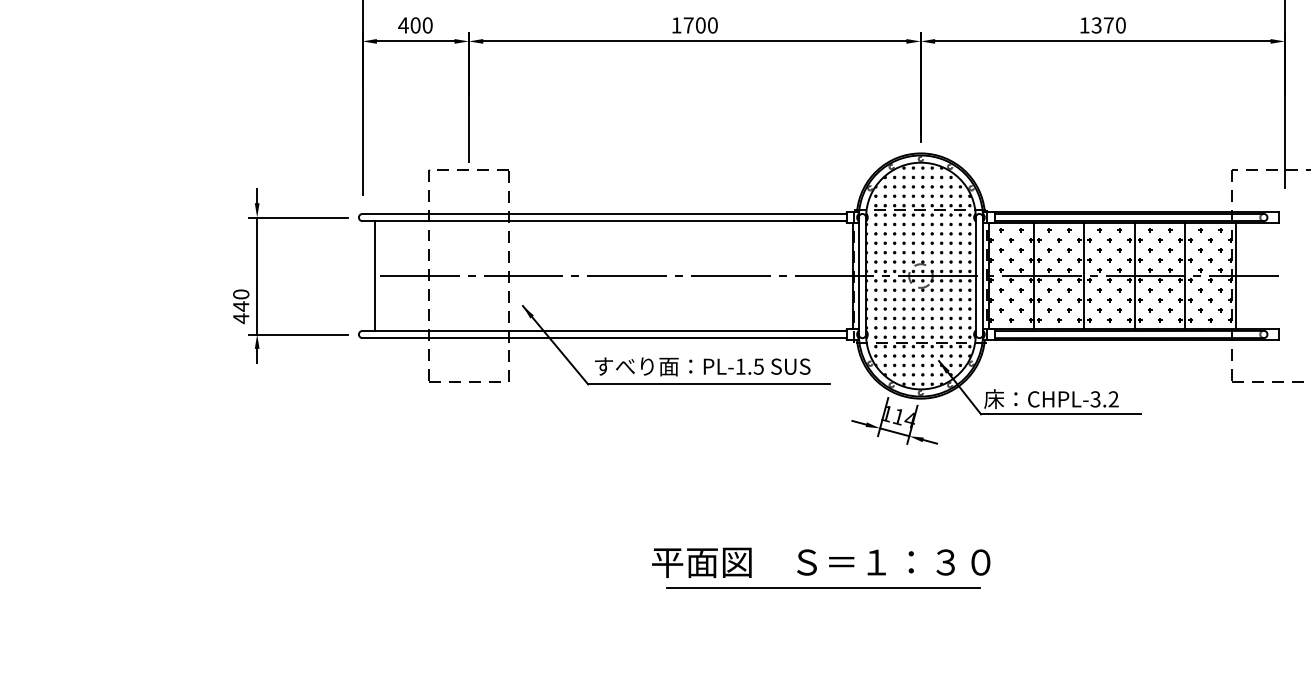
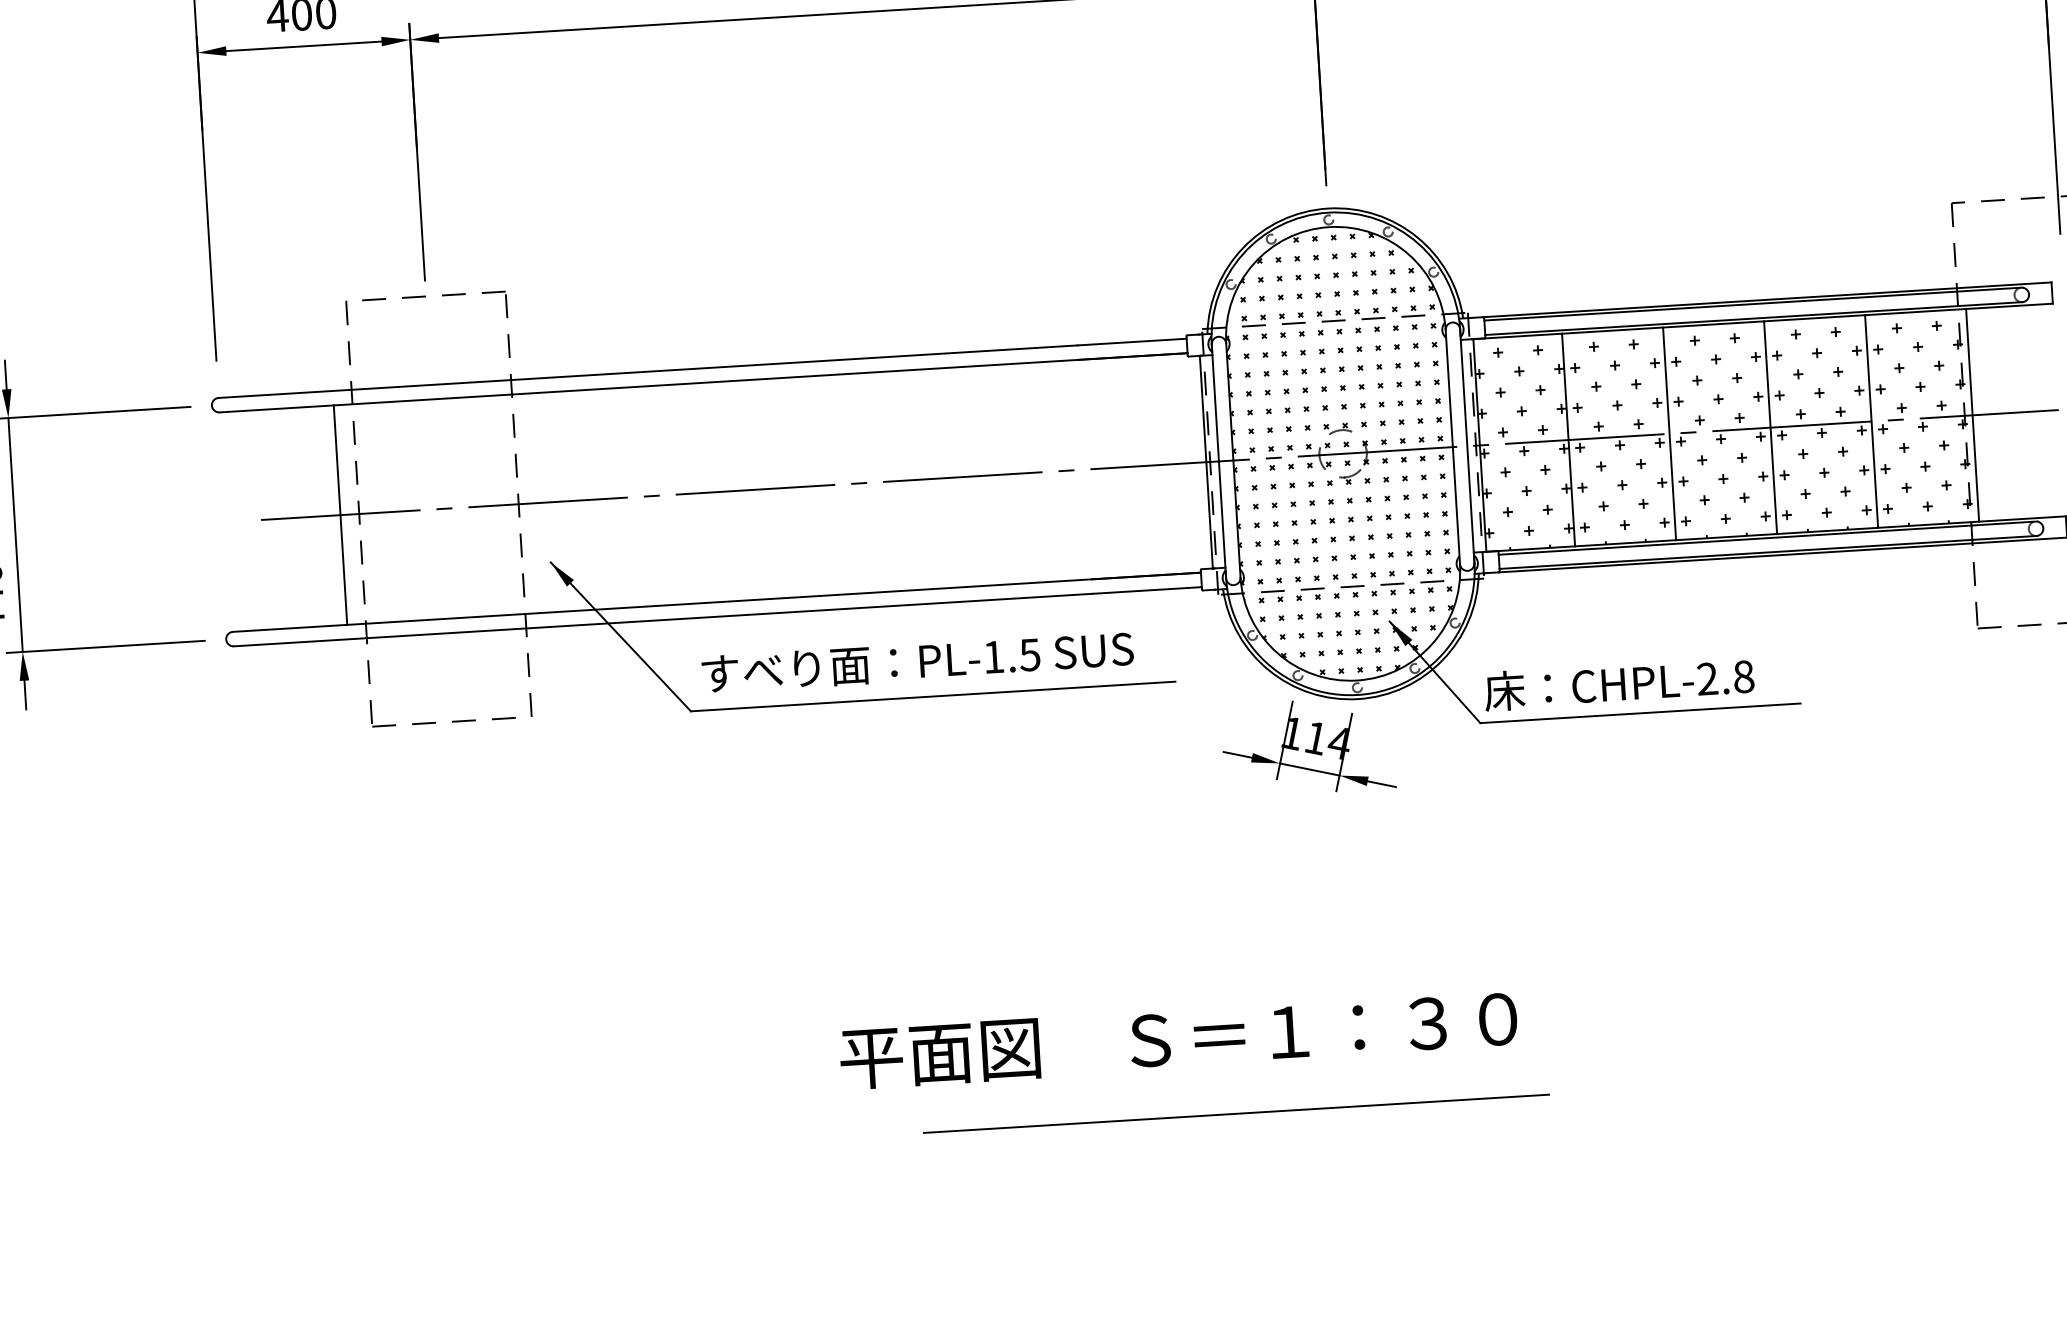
line: (374, 275) -> (340, 514), moved
text: (1104, 399) -> (1725, 678), CHPL-3.2 -> CHPL-2.8
line: (823, 587) -> (1236, 1113), moved

